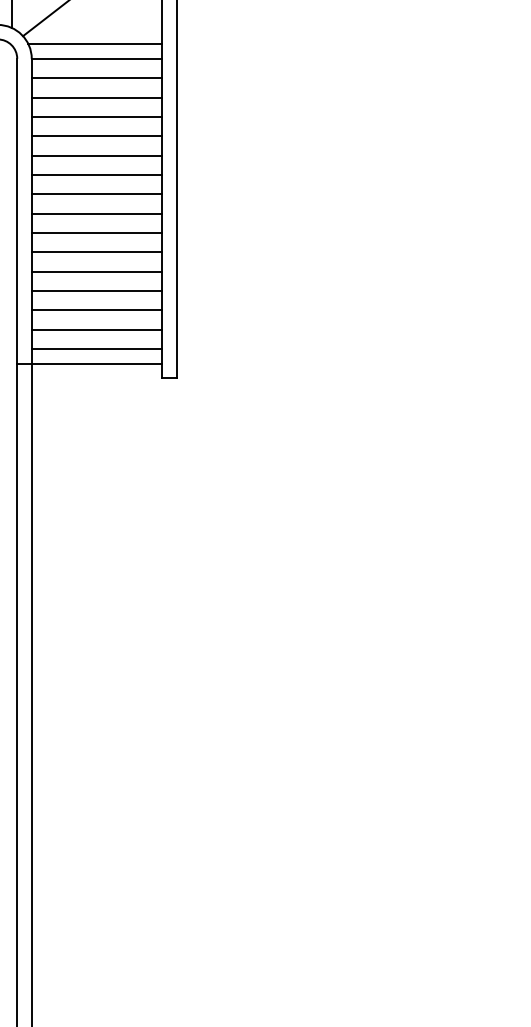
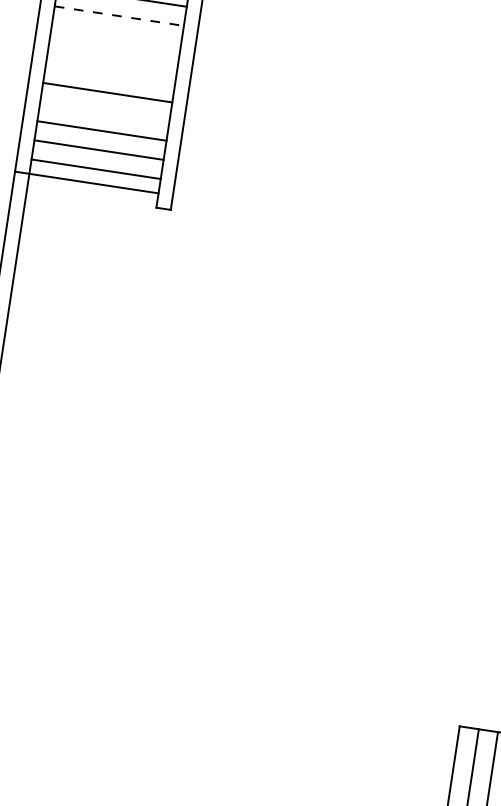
line: (97, 194) -> (119, 16), solid -> dashed
line: (96, 213) -> (115, 35), removed
line: (96, 233) -> (112, 54), removed
line: (96, 252) -> (110, 73), removed
line: (96, 291) -> (104, 112), removed

